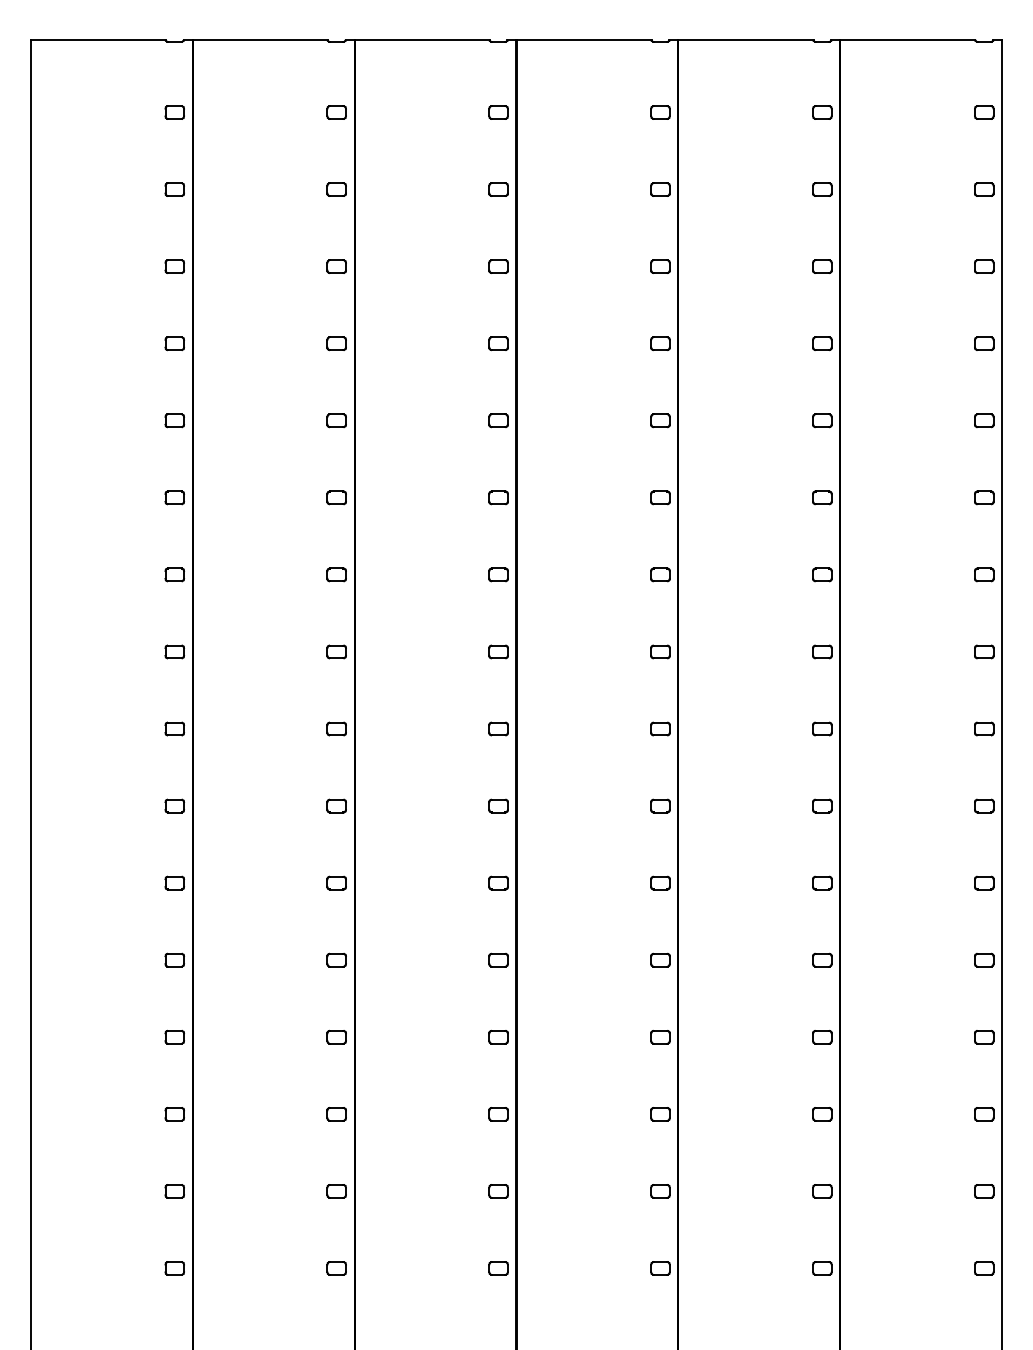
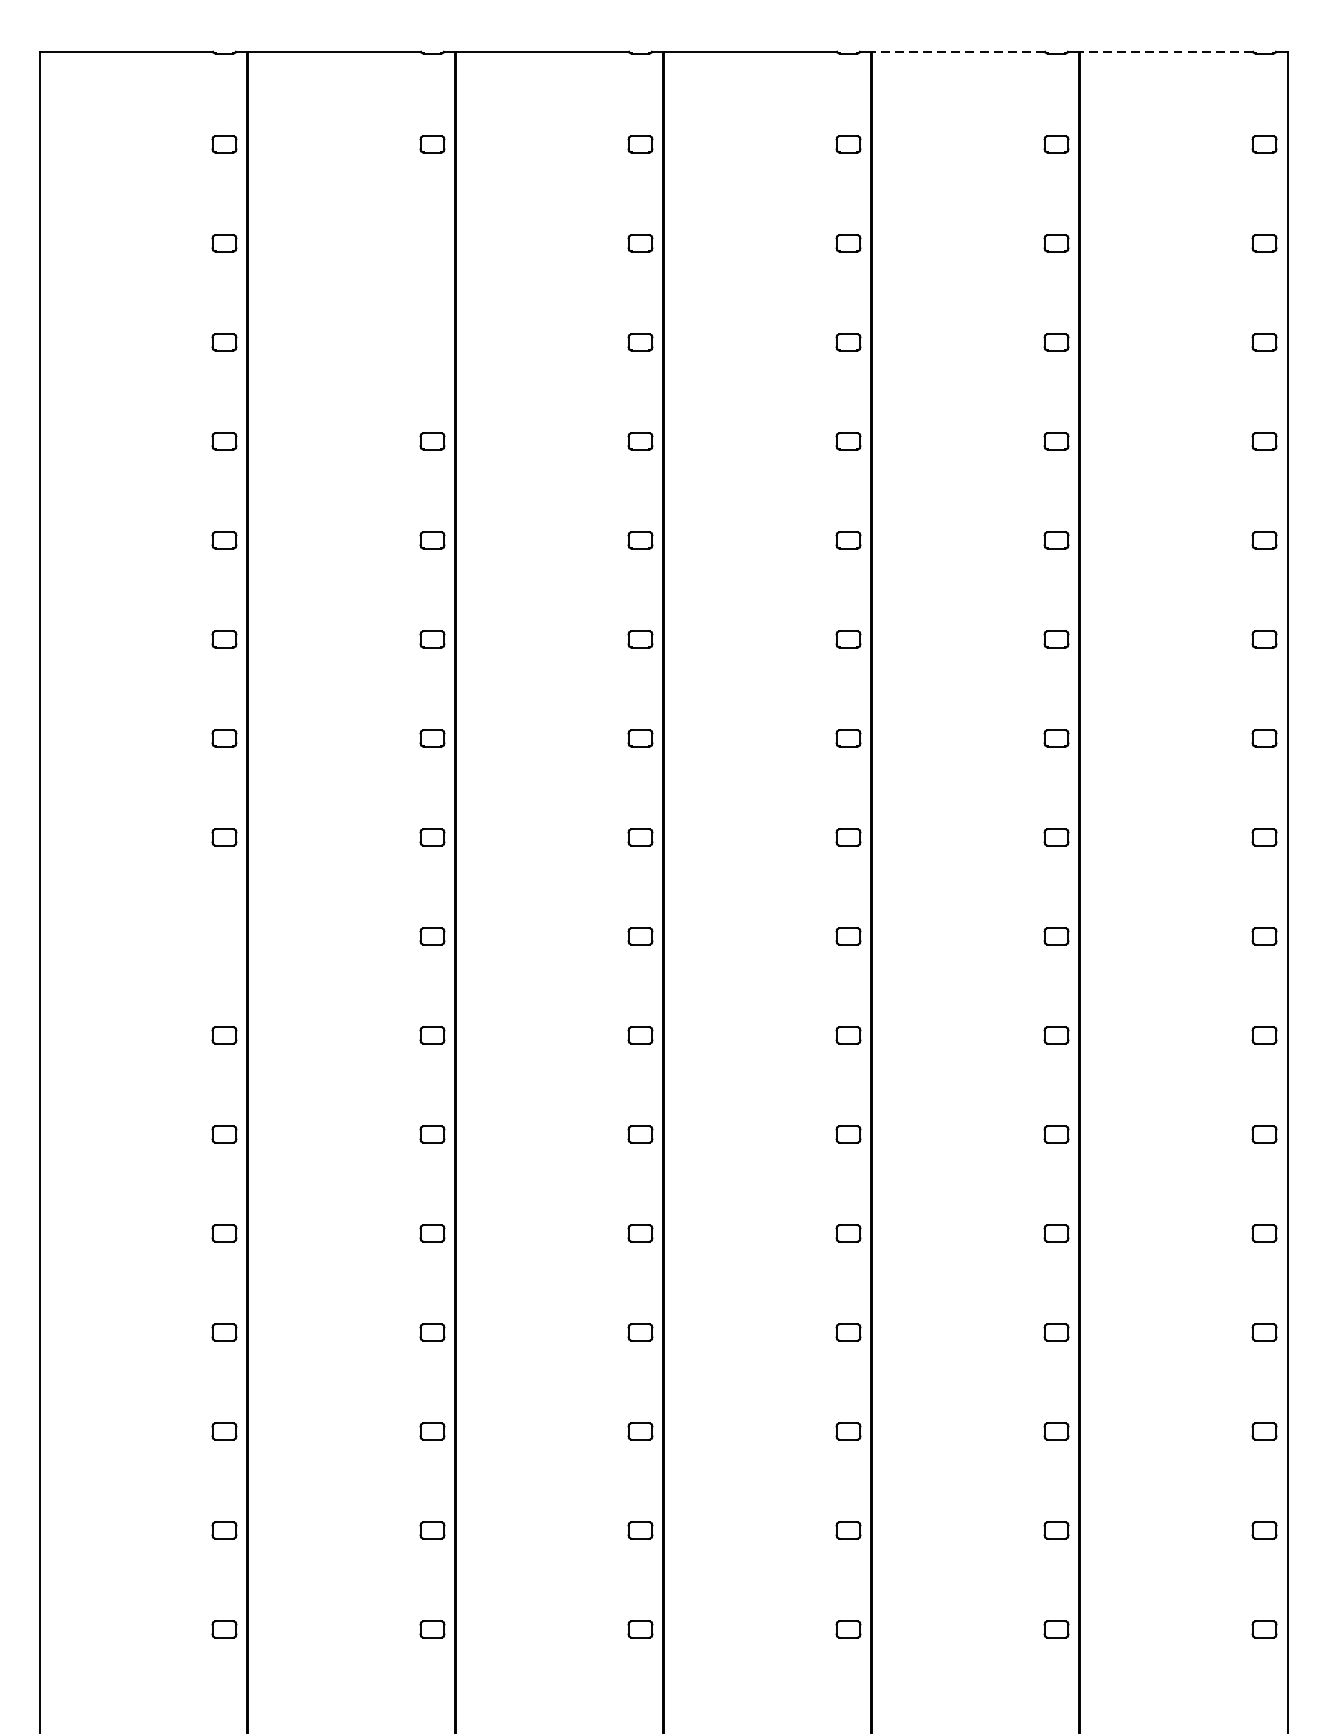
line: (745, 40) -> (957, 51), solid -> dashed
line: (907, 40) -> (1165, 51), solid -> dashed
part: (336, 189) -> (432, 243), removed
part: (336, 266) -> (432, 342), removed
part: (174, 728) -> (224, 935), removed

